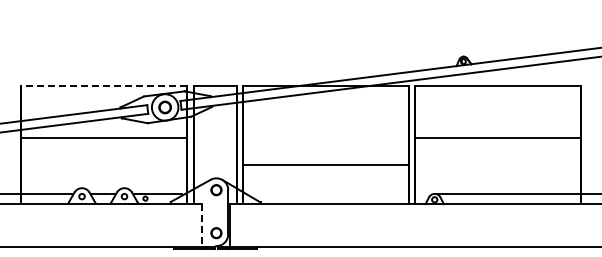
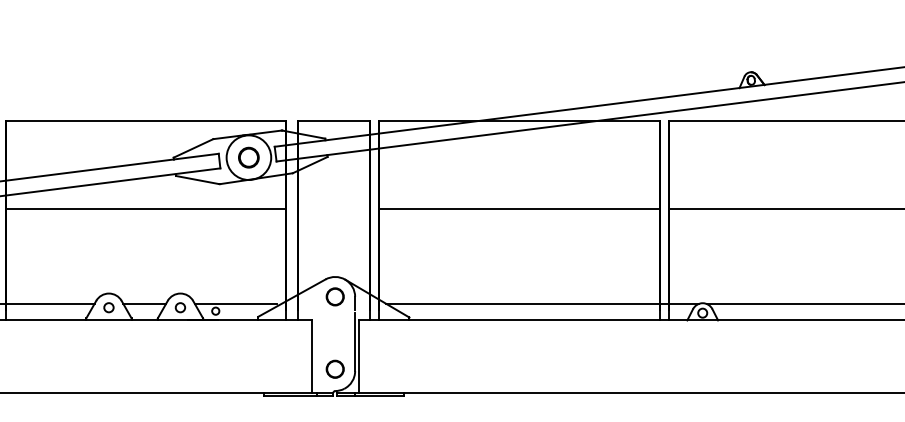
line: (103, 85) -> (145, 120), dashed -> solid
line: (325, 164) -> (518, 208), moved
line: (339, 194) -> (542, 304), added
line: (202, 225) -> (311, 356), dashed -> solid

